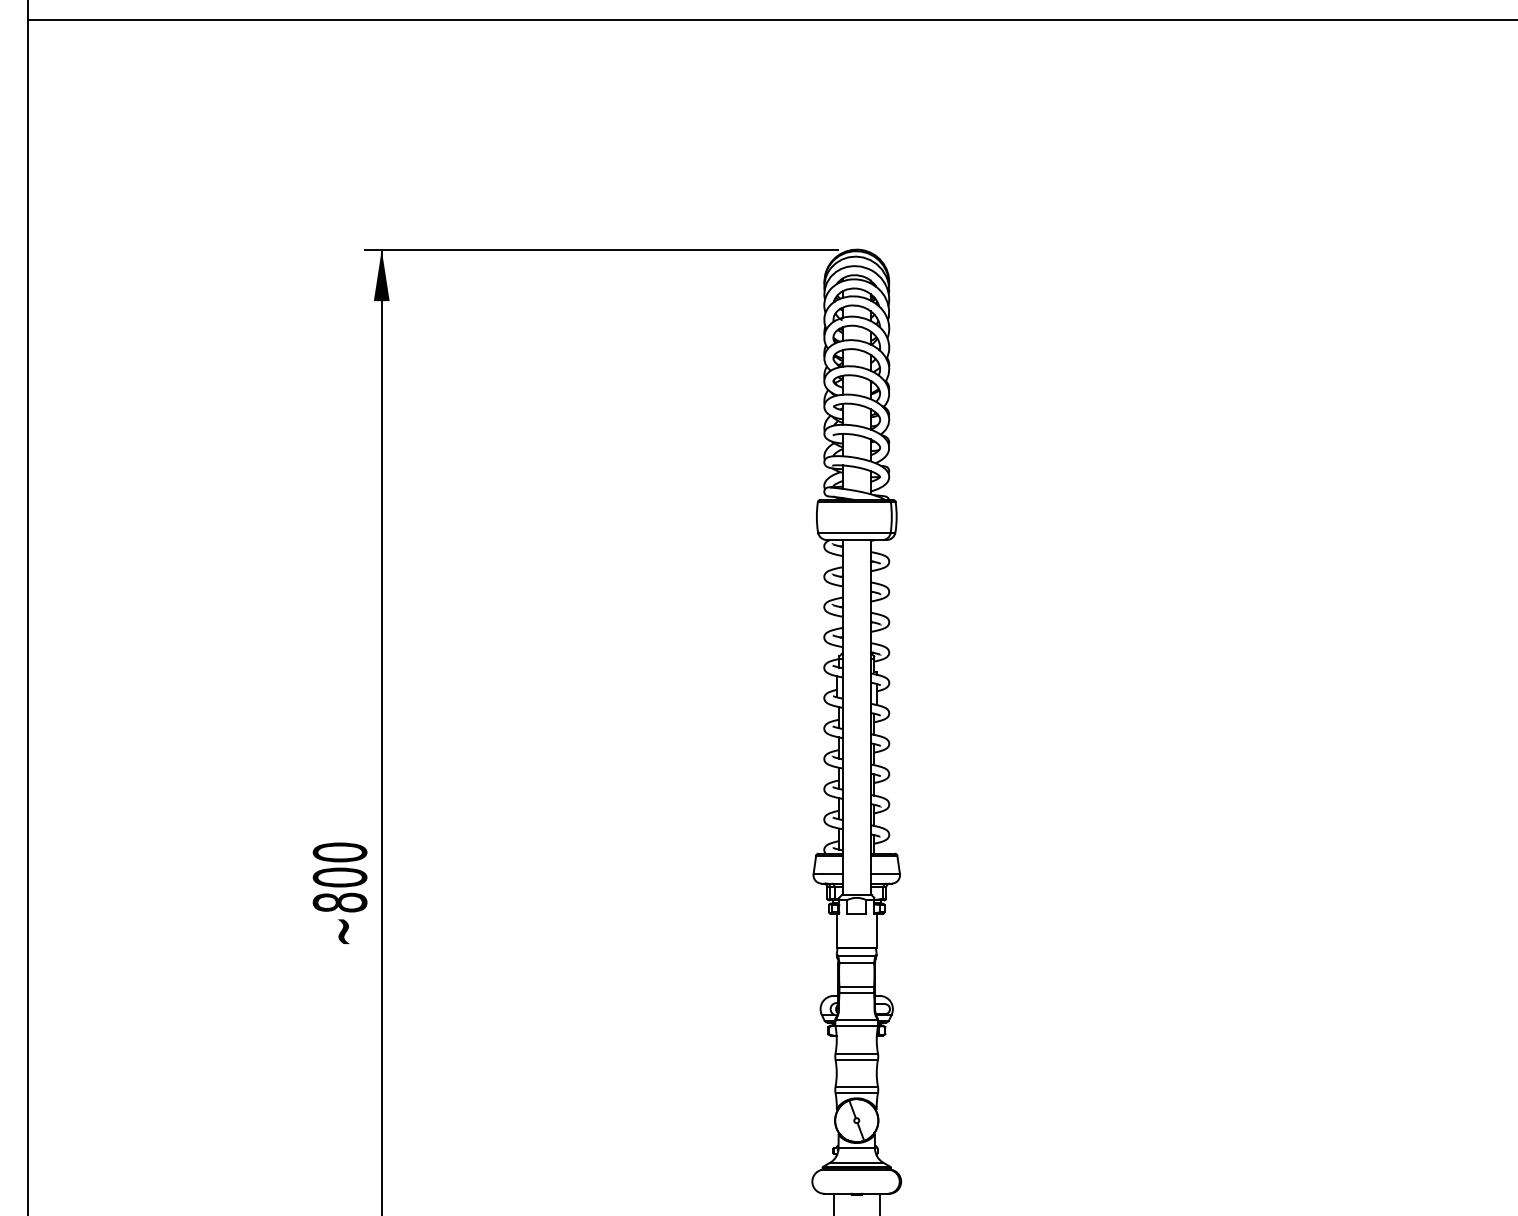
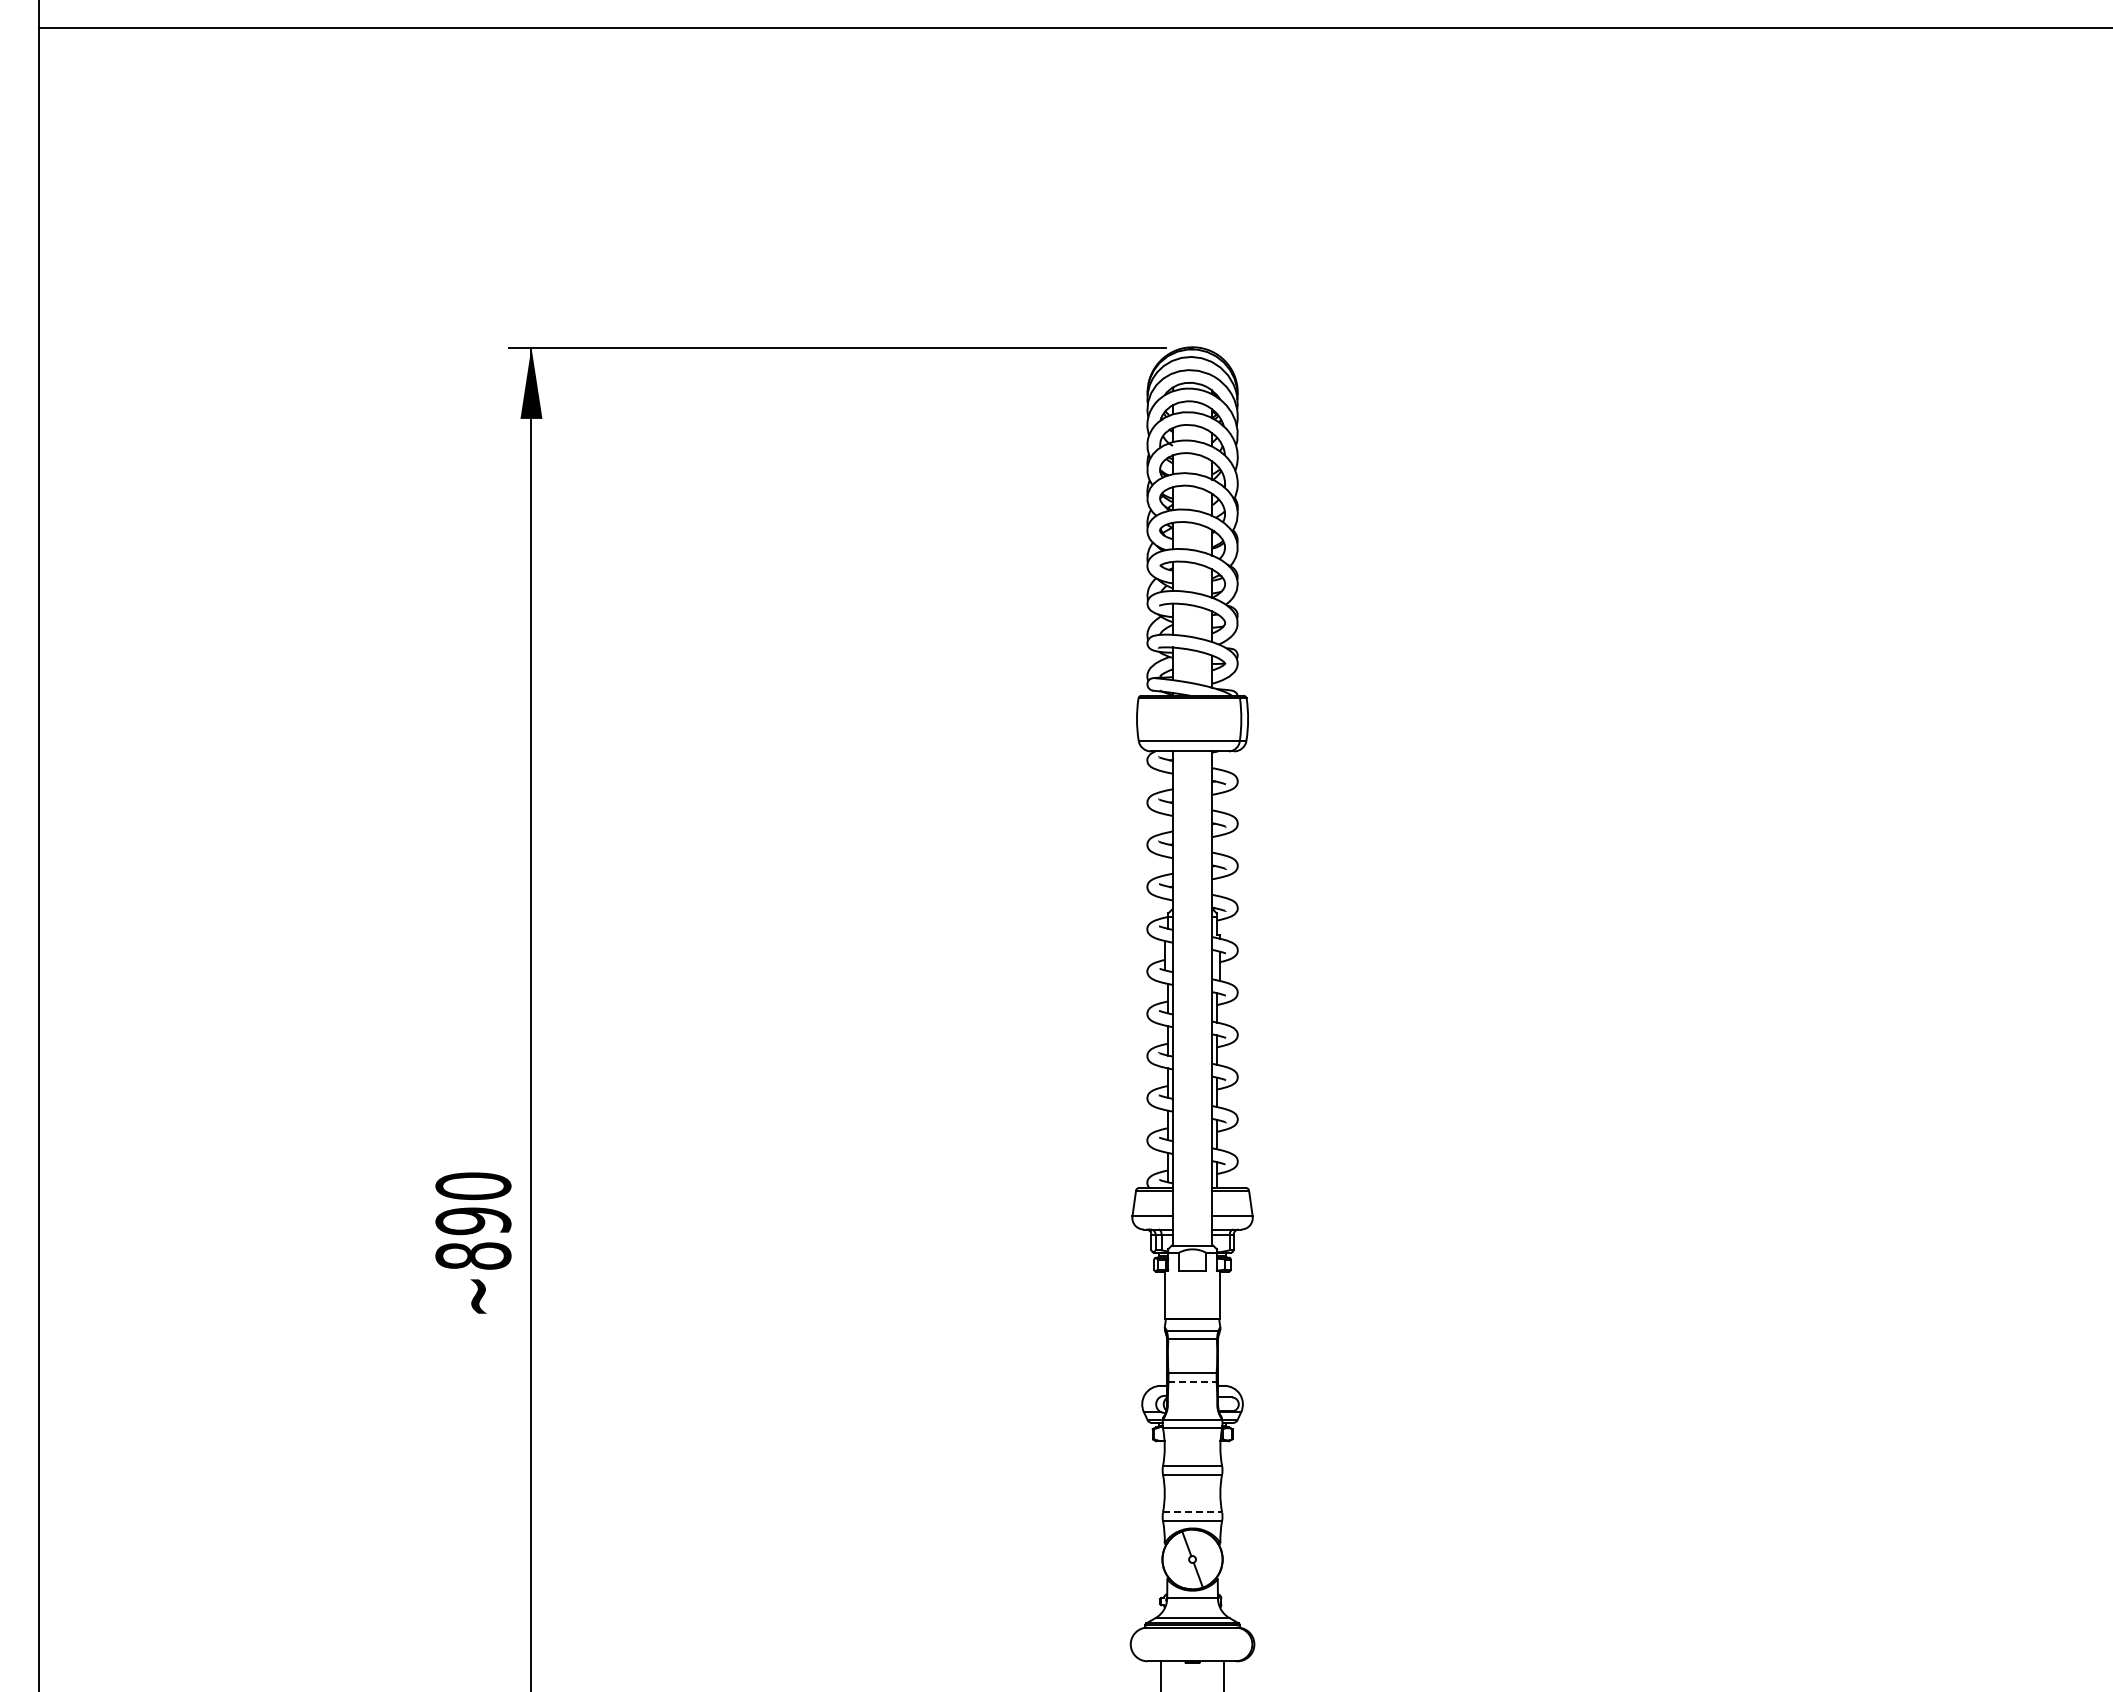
text: (340, 877) -> (473, 1221), ~800 -> ~890
line: (857, 993) -> (1193, 1382), solid -> dashed
line: (856, 1086) -> (1192, 1512), solid -> dashed

